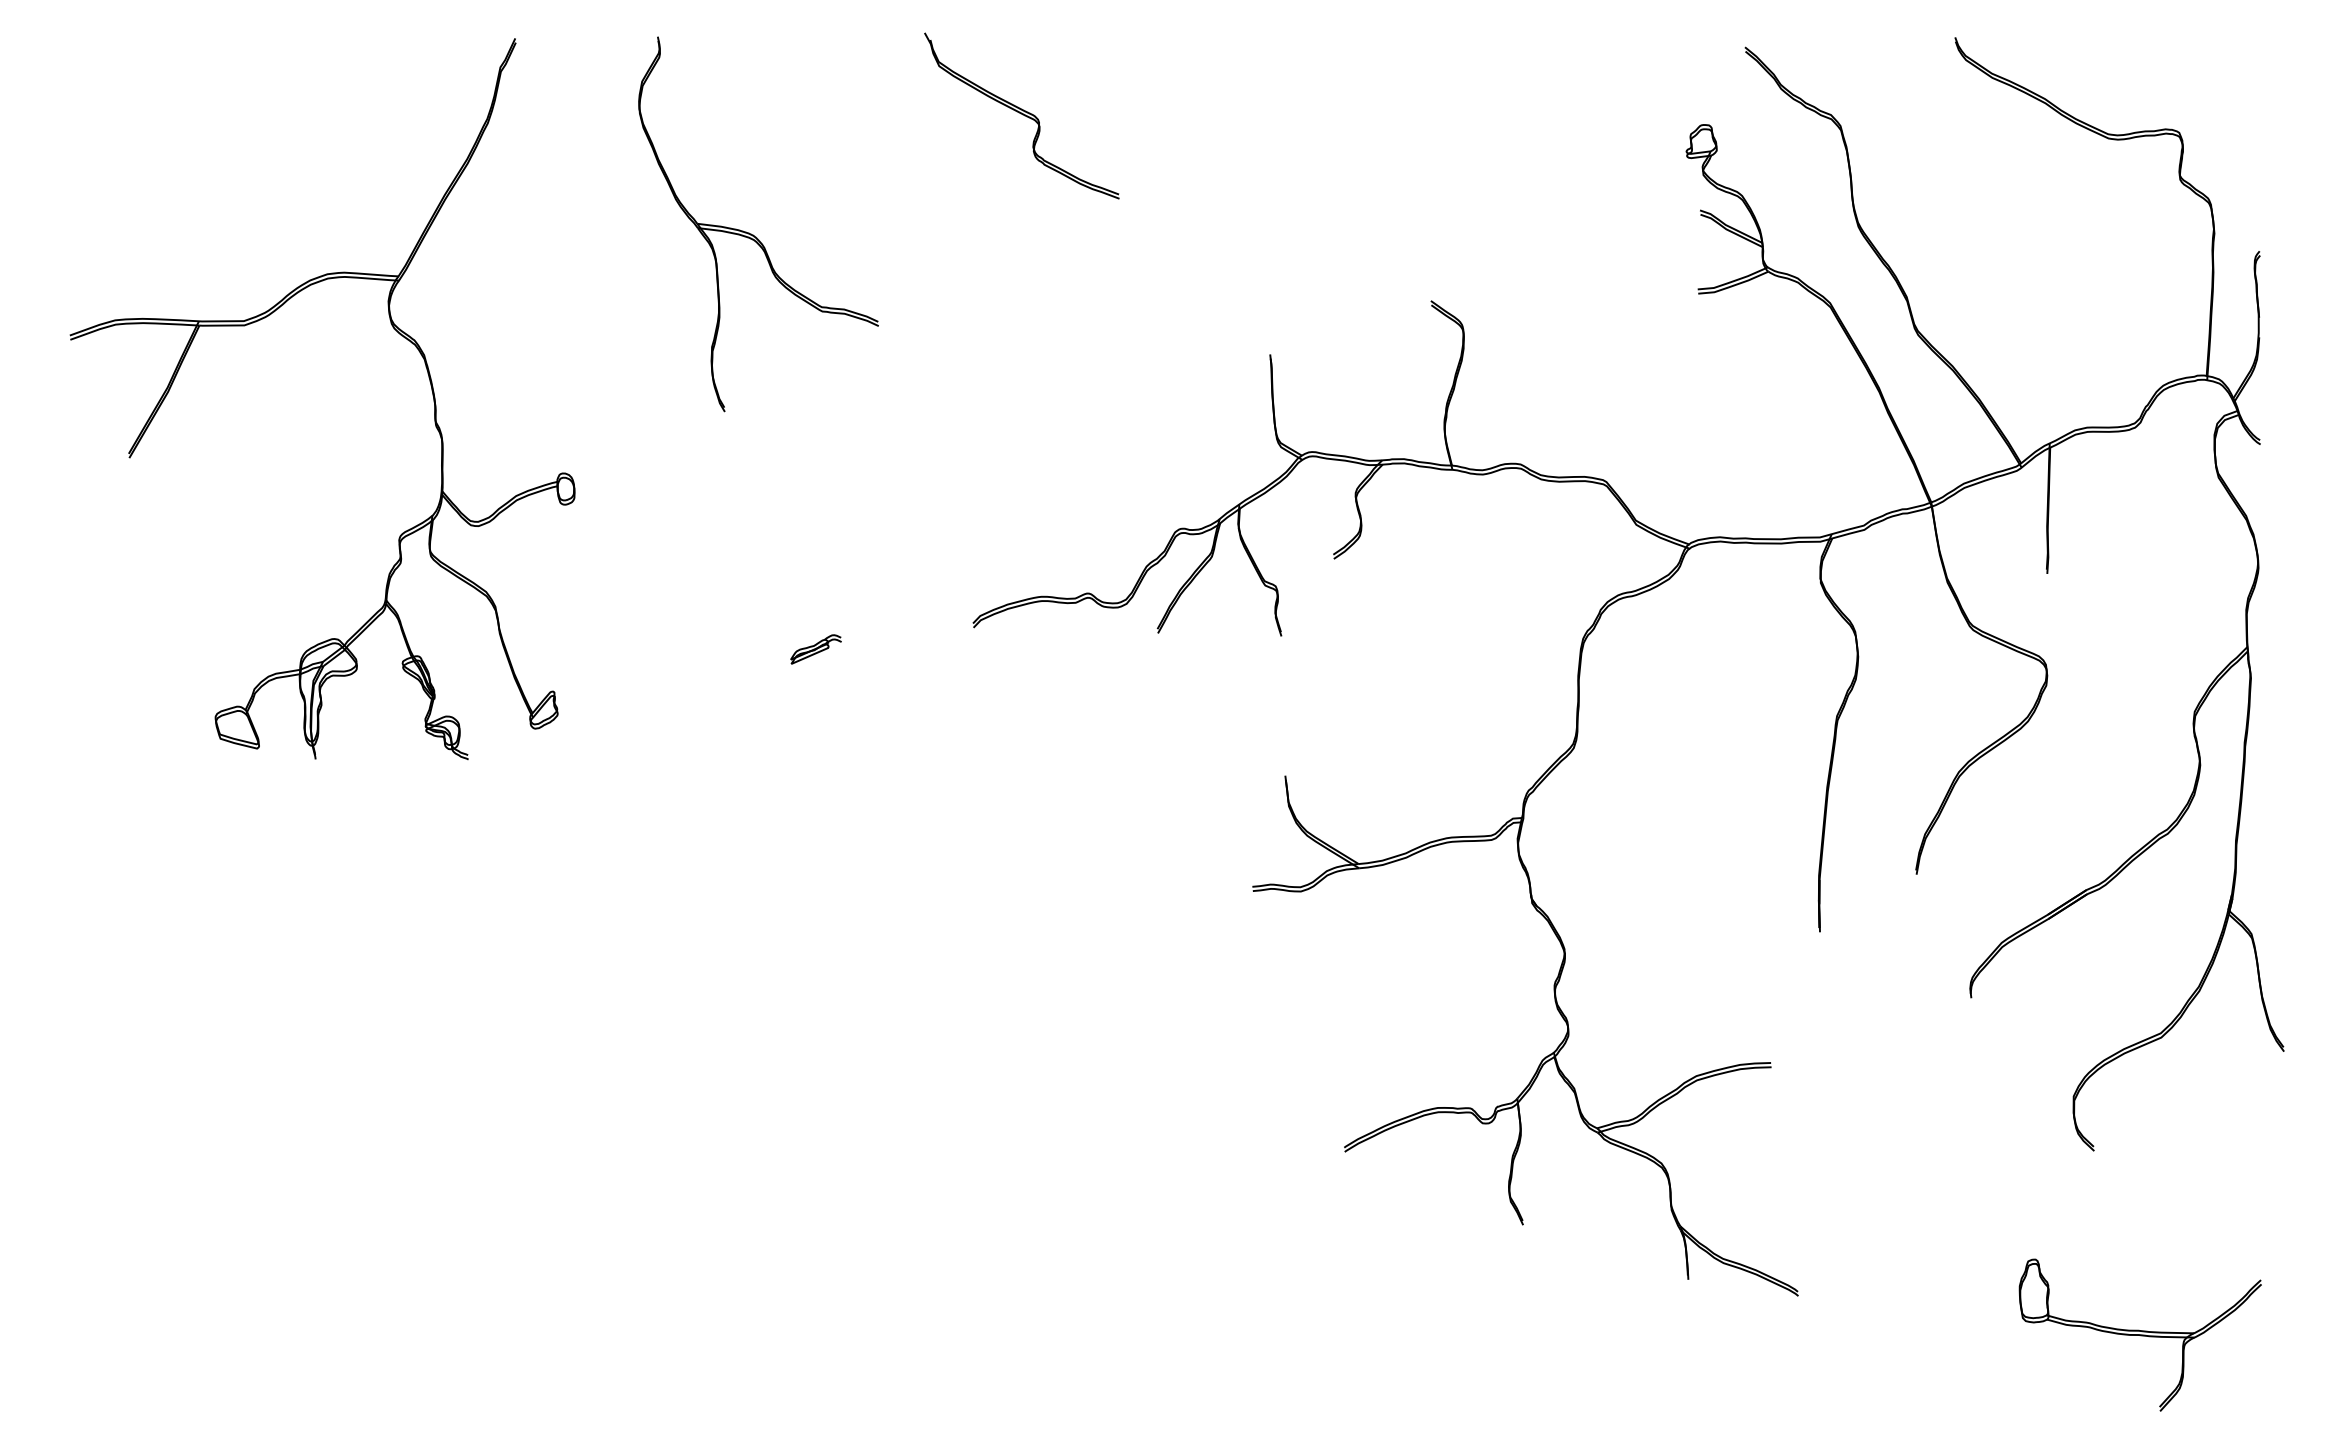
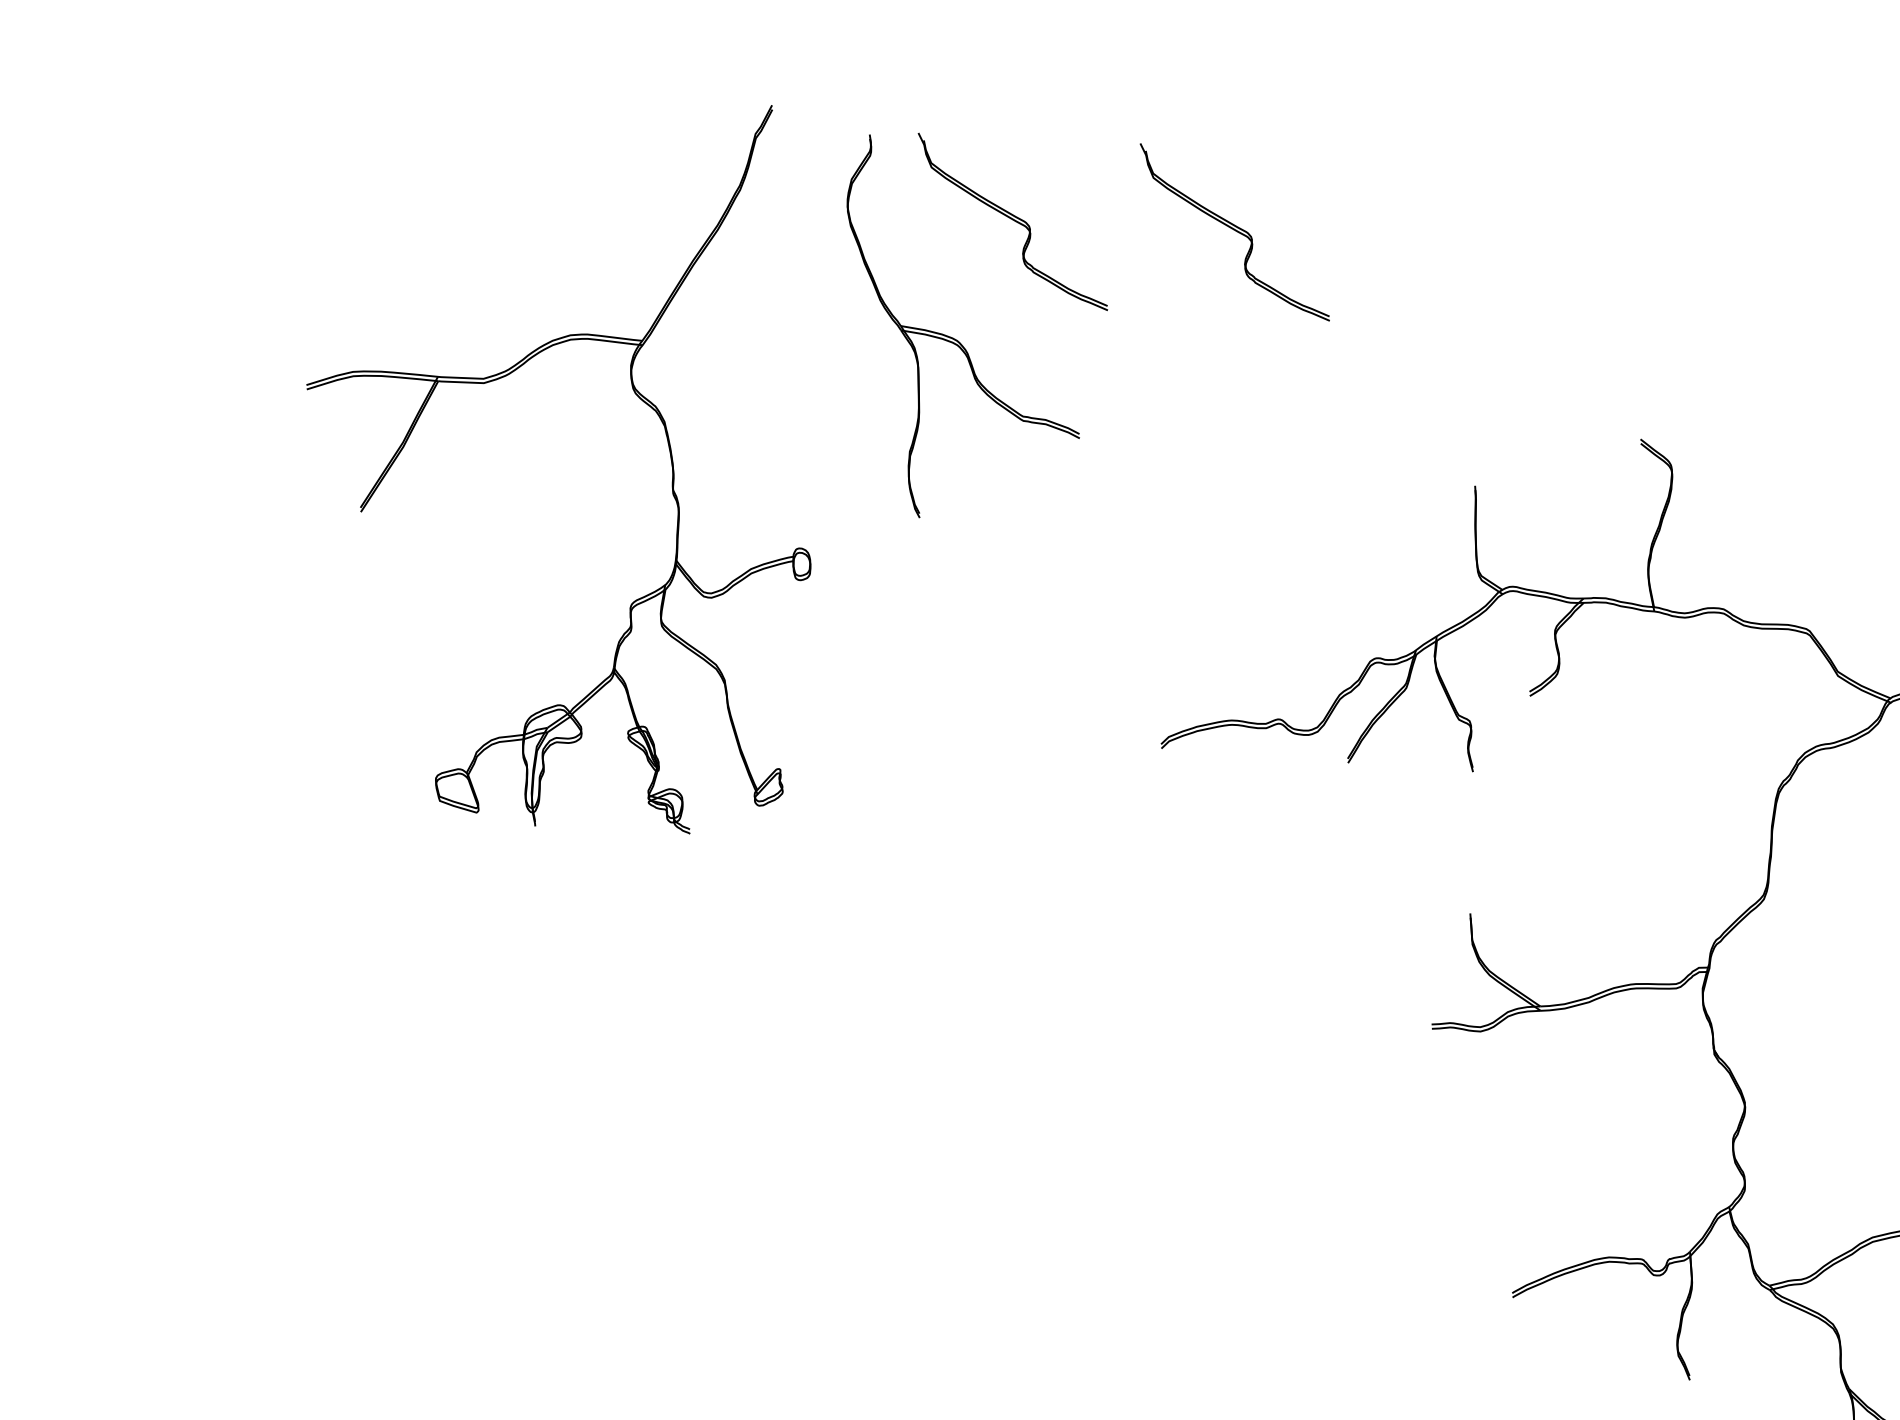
part: (802, 115) -> (1012, 221), added
part: (270, 315) -> (510, 374), moved
part: (815, 649) -> (1000, 763), removed

